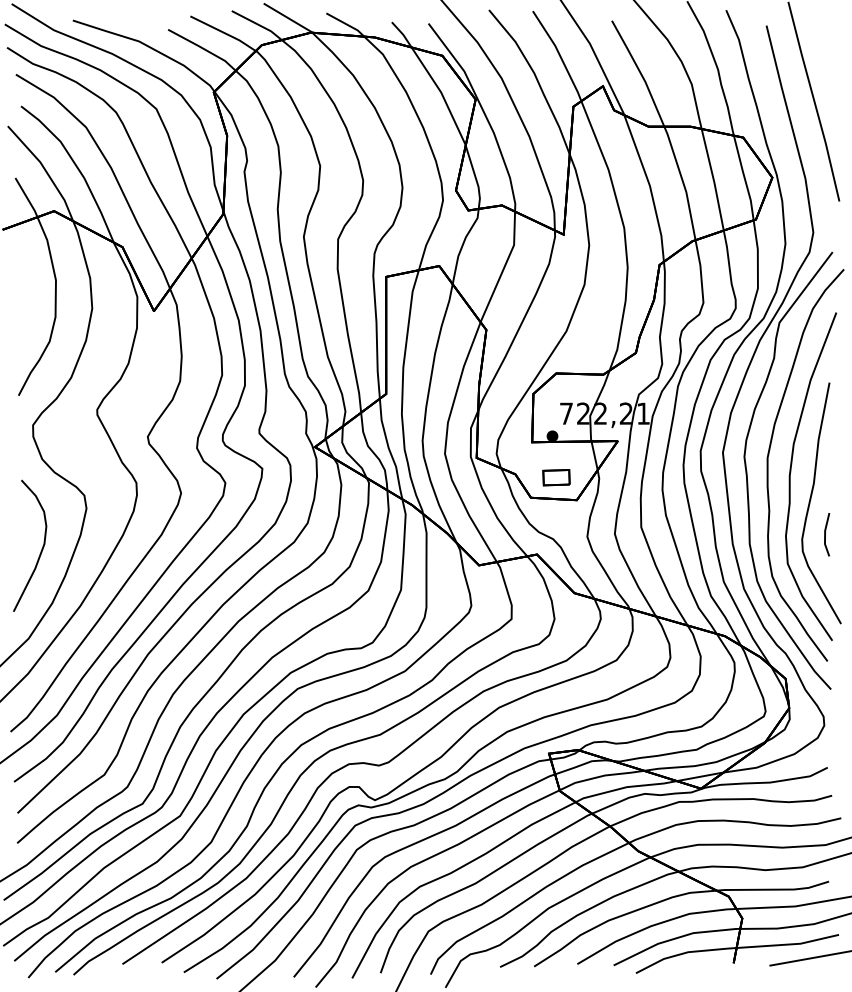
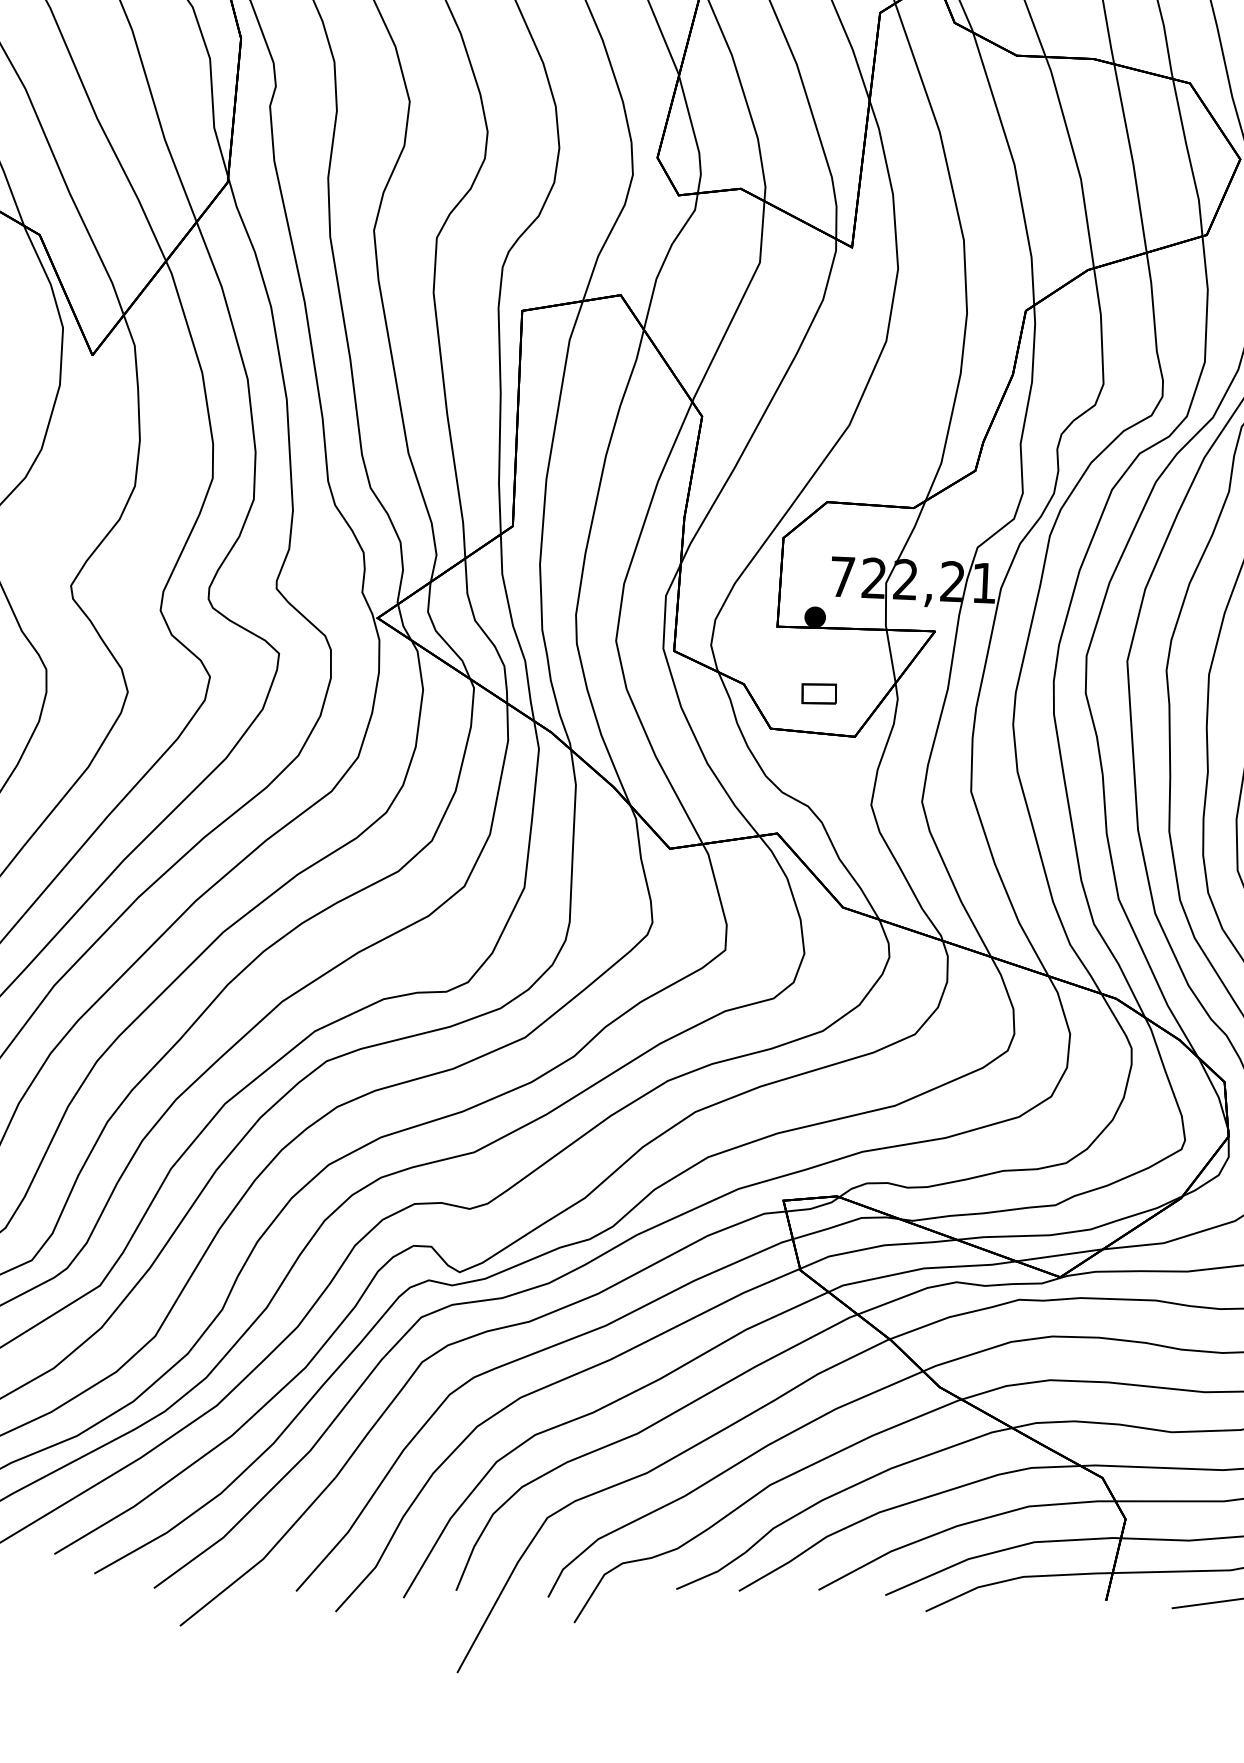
part: (556, 477) -> (819, 693), size x0.7

